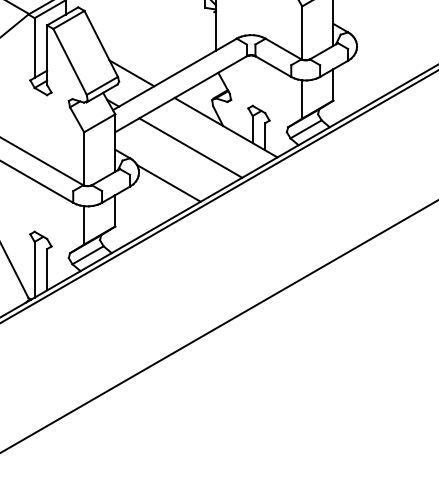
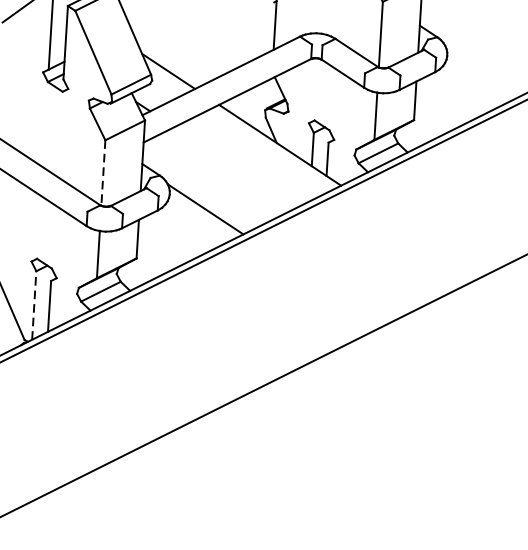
line: (190, 147) -> (234, 166), removed
line: (84, 158) -> (103, 172), solid -> dashed
line: (34, 269) -> (34, 305), solid -> dashed

